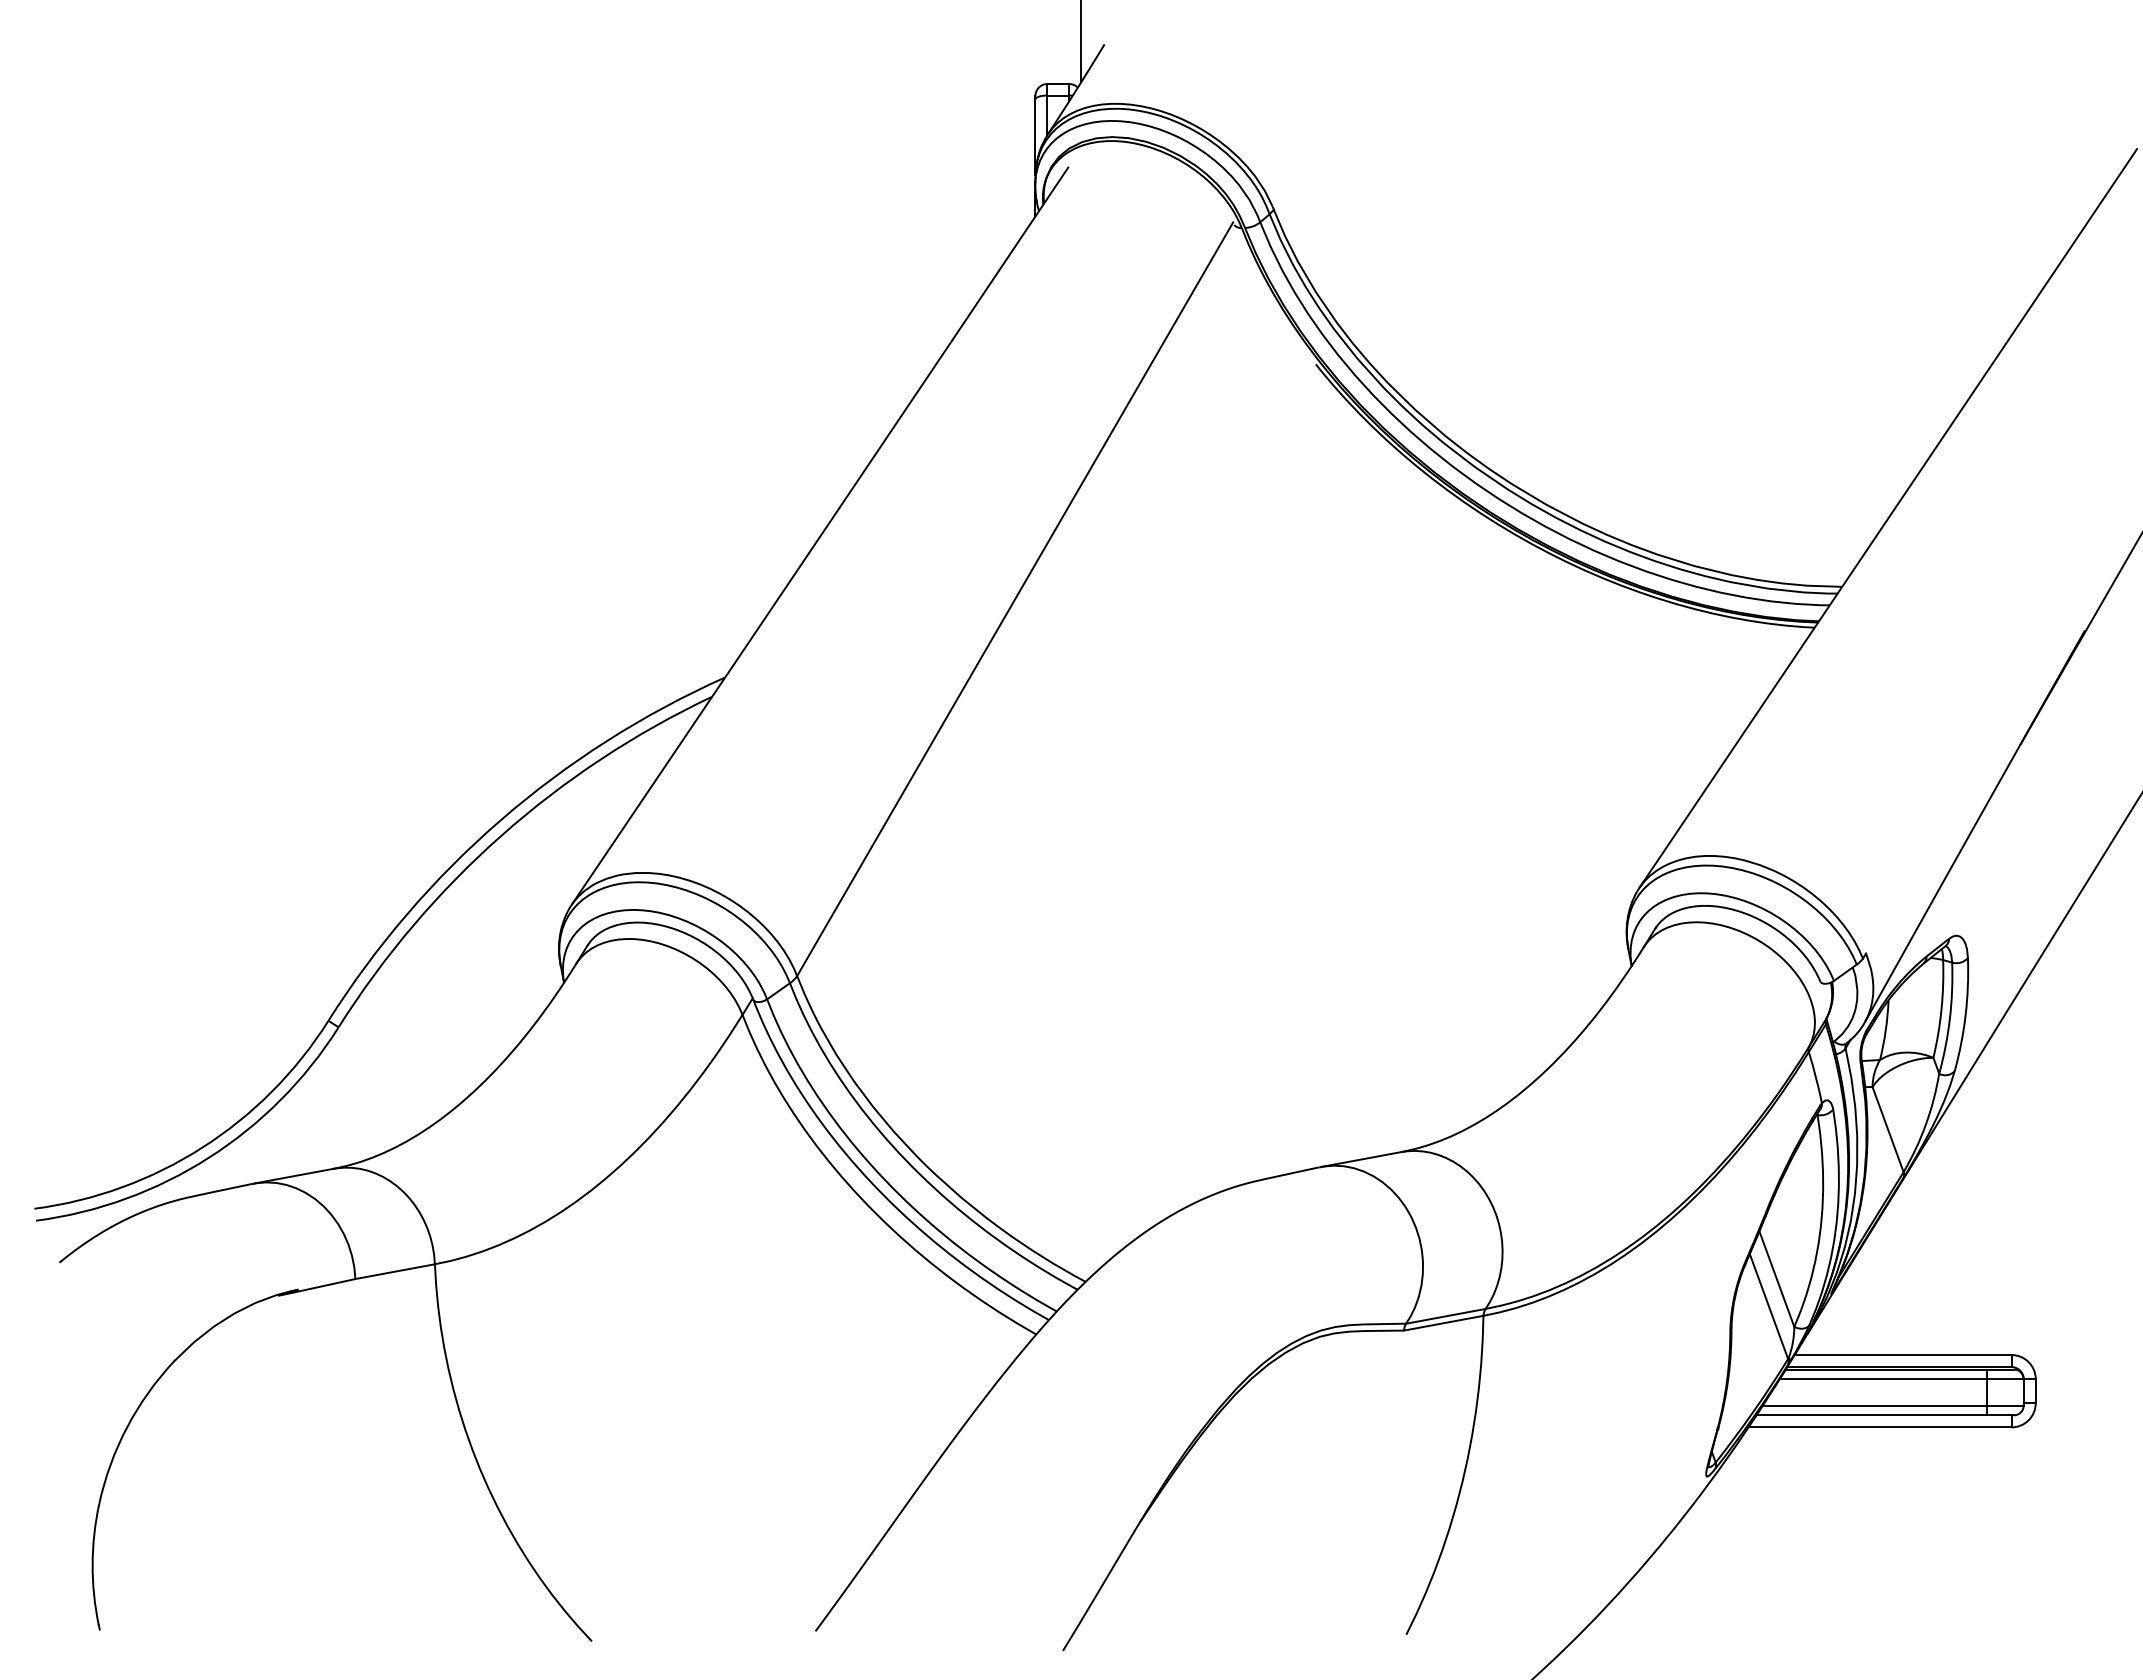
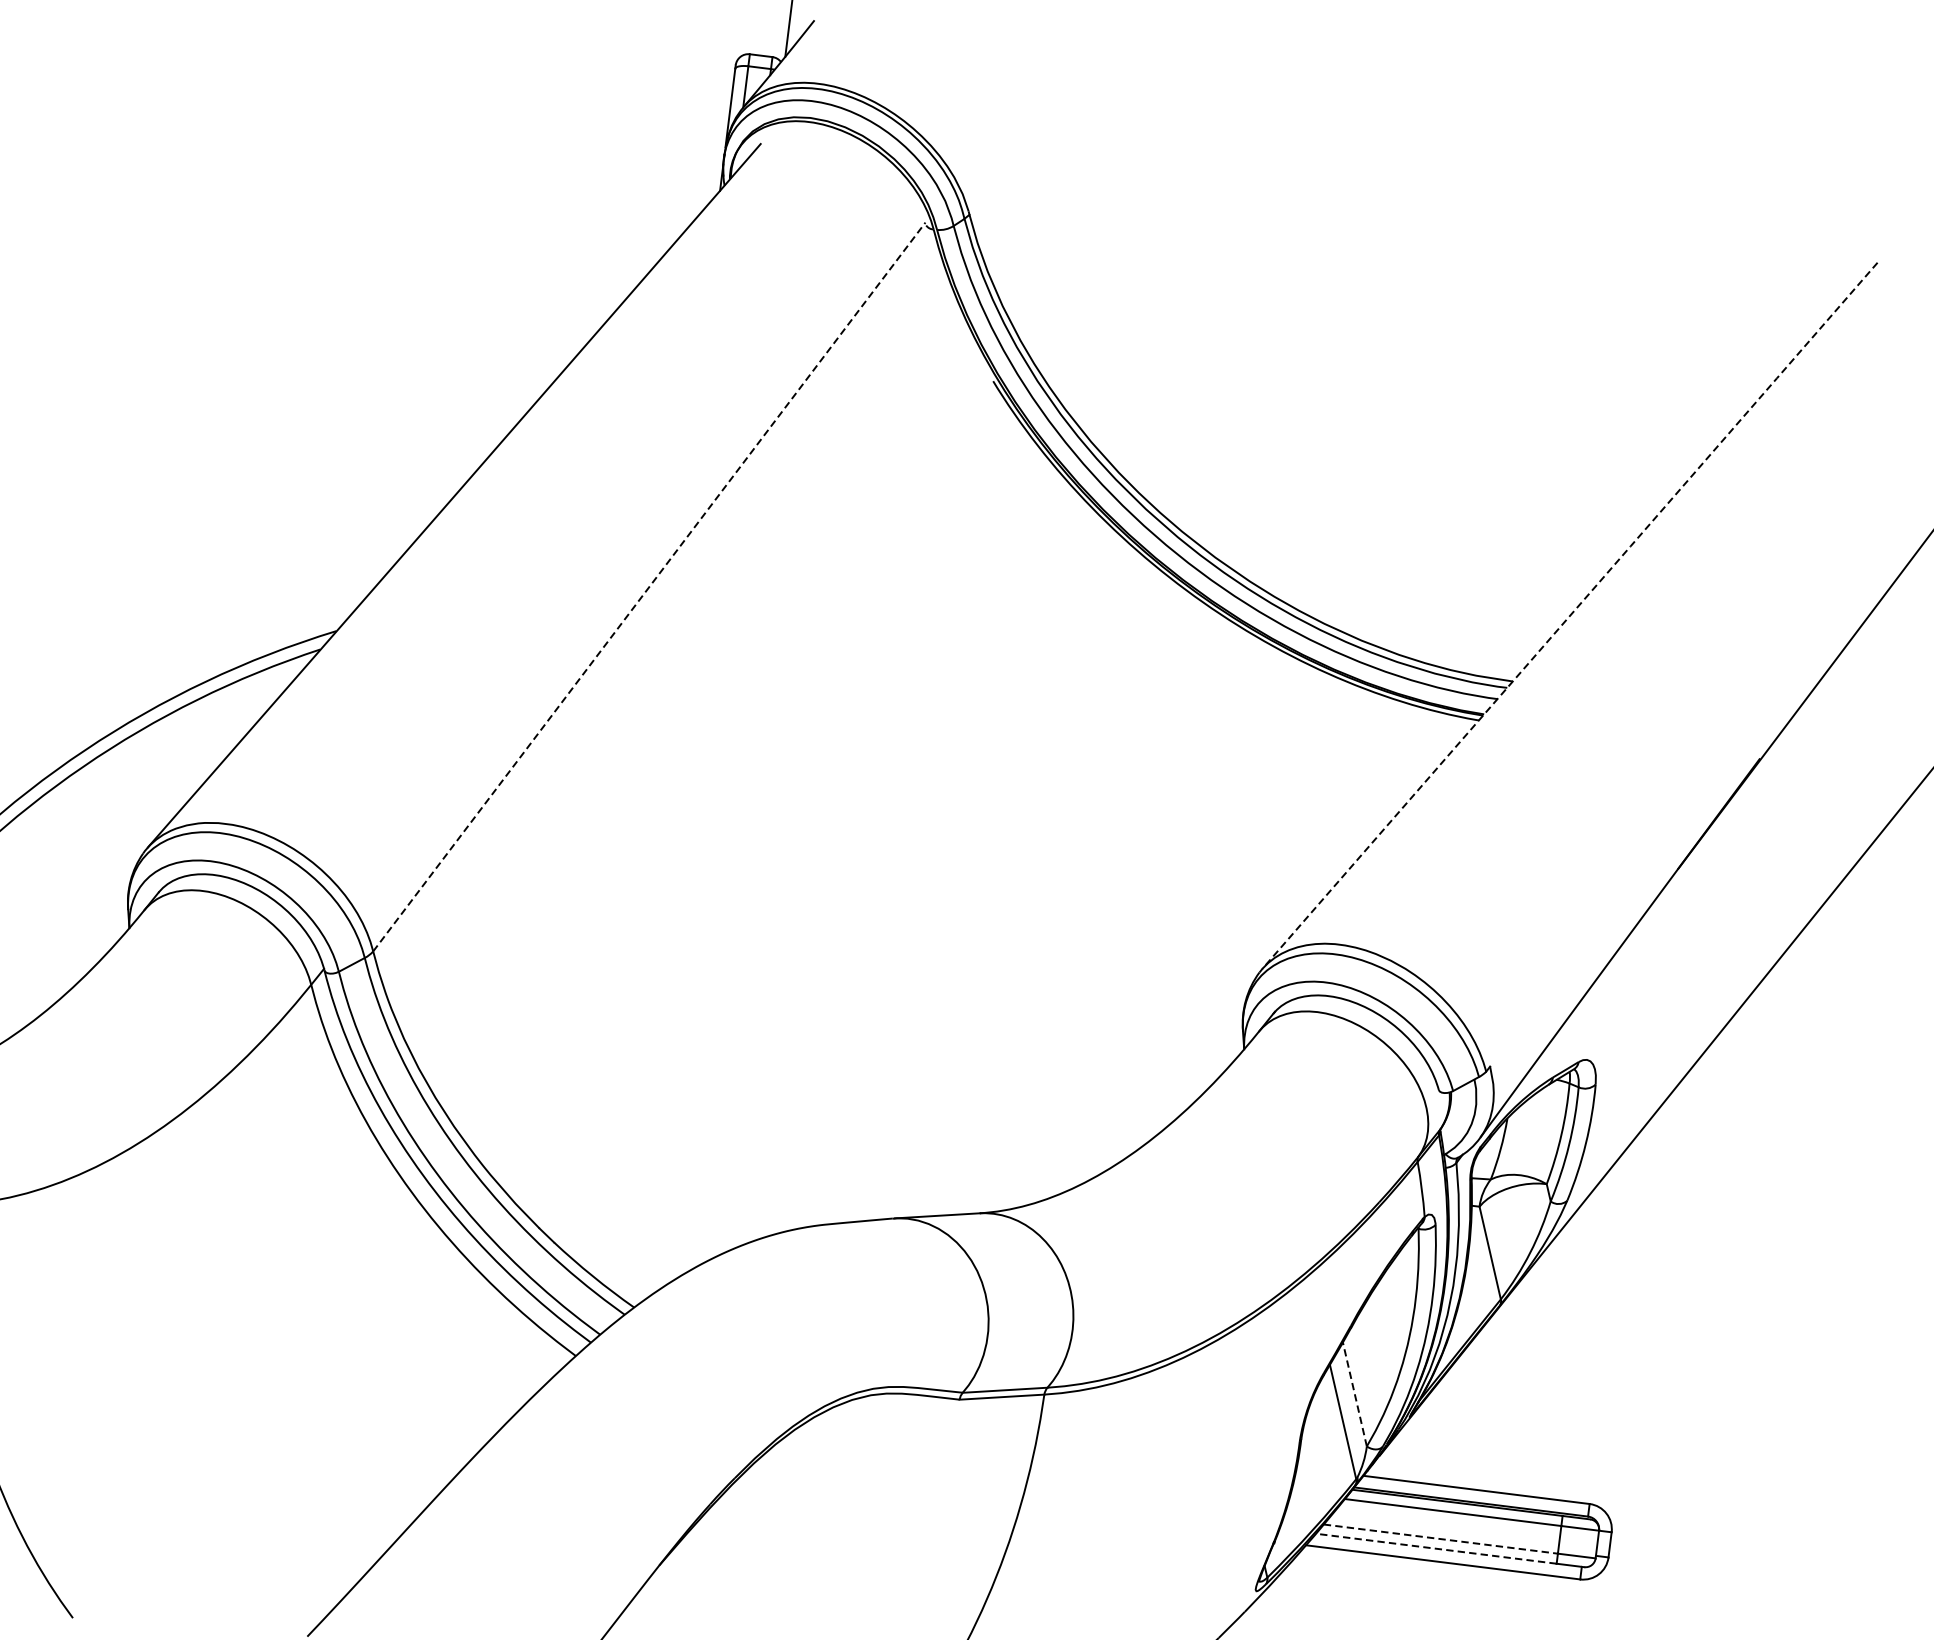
line: (1889, 516) -> (1571, 614), solid -> dashed
line: (1015, 598) -> (649, 586), solid -> dashed
line: (1776, 1279) -> (1354, 1394), solid -> dashed
line: (1875, 1405) -> (1441, 1538), solid -> dashed
line: (1871, 1415) -> (1435, 1548), solid -> dashed

